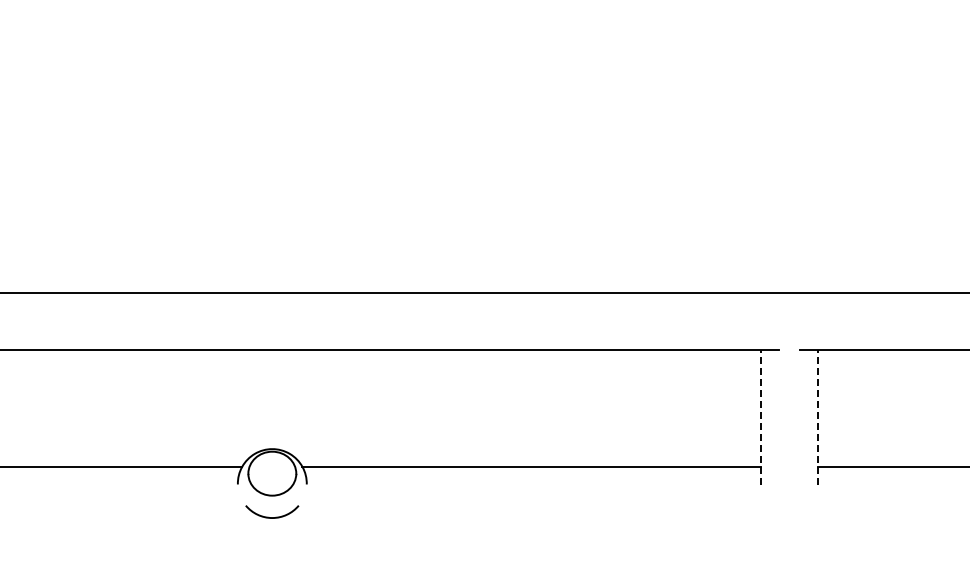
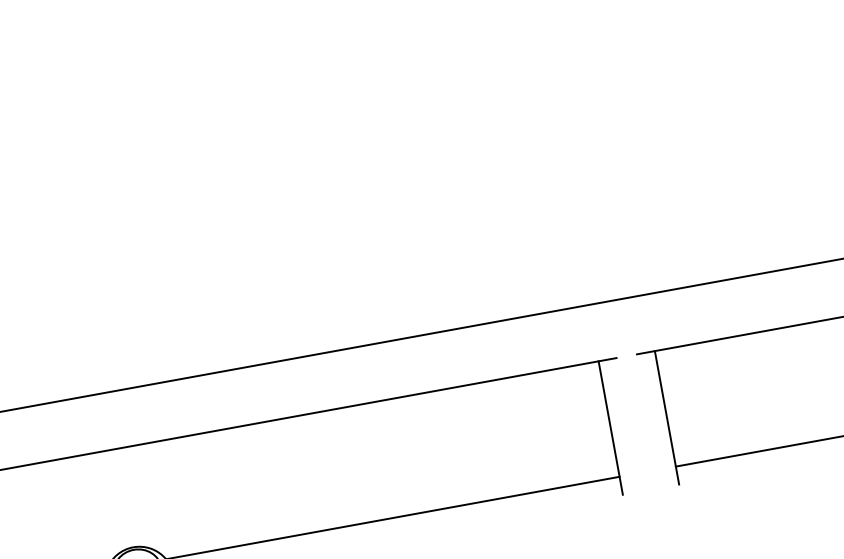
line: (761, 416) -> (610, 427), dashed -> solid
line: (818, 416) -> (667, 416), dashed -> solid

